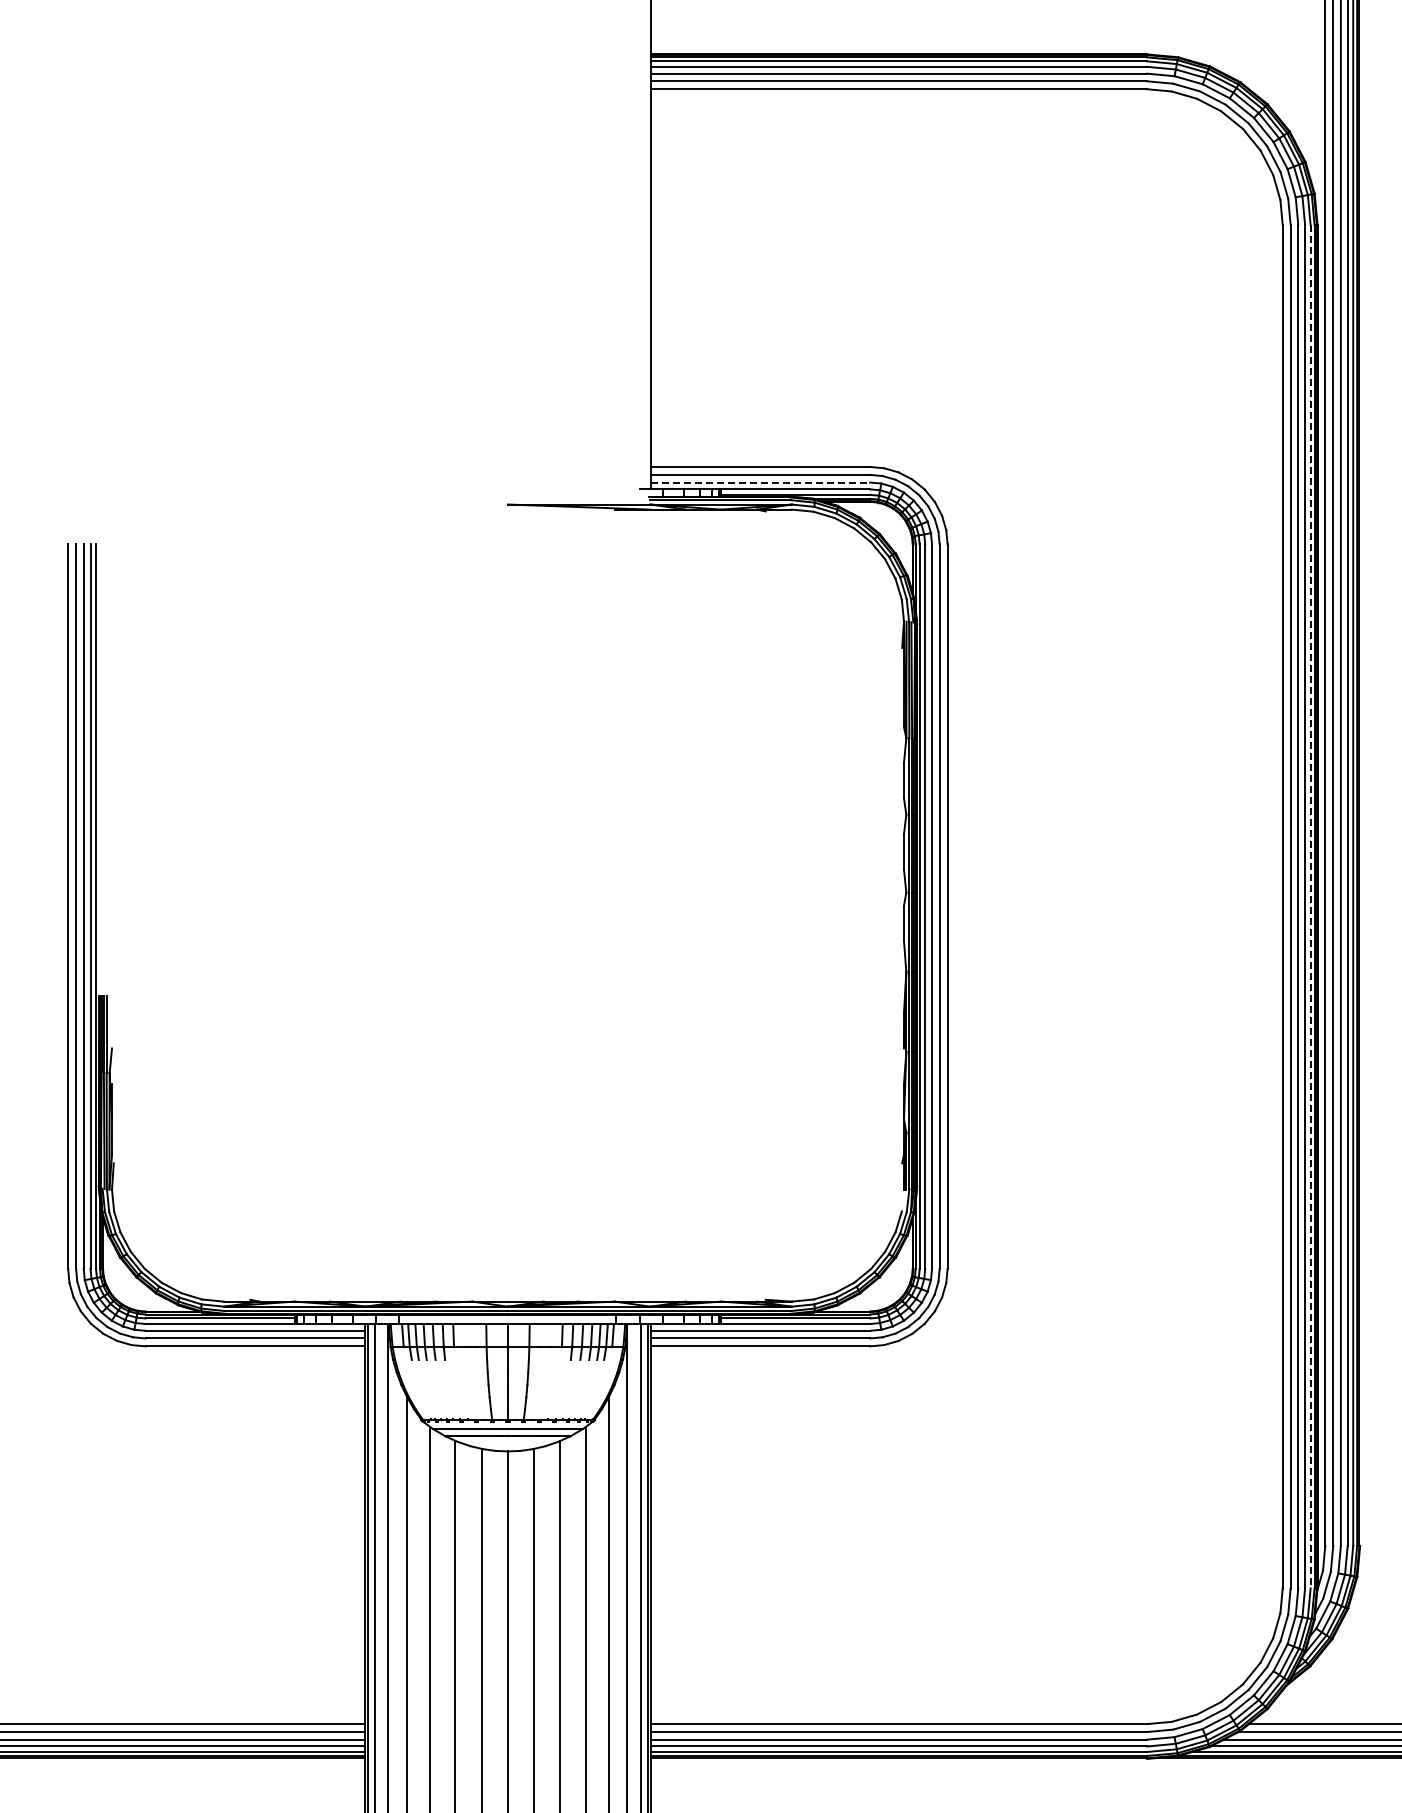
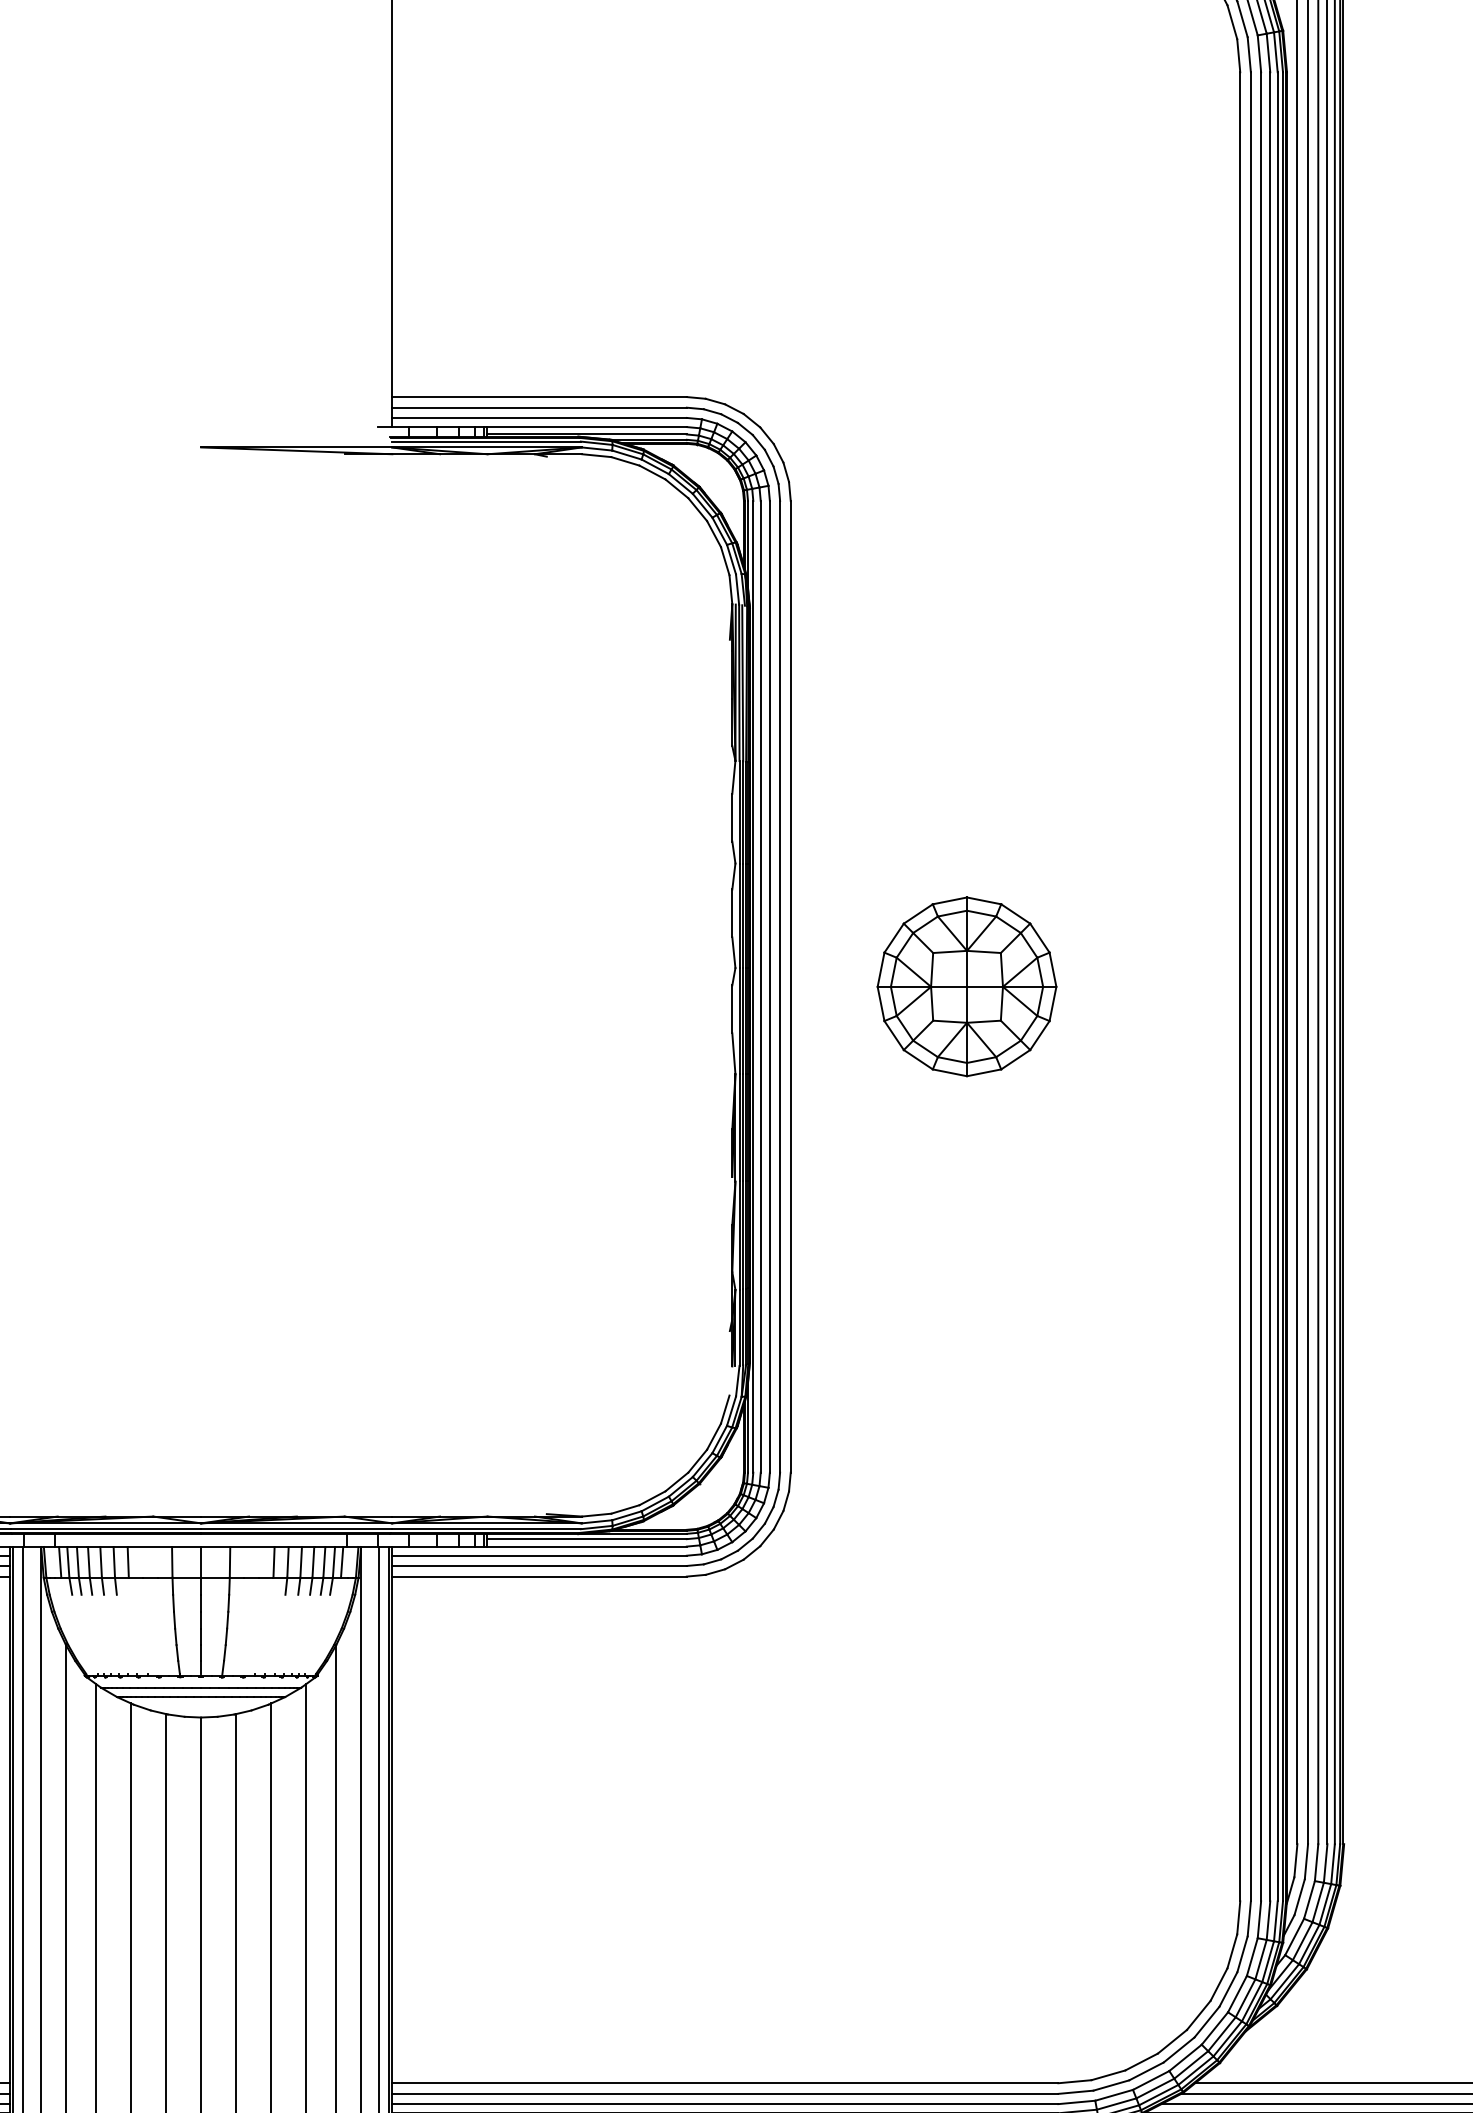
line: (760, 482) -> (539, 417), dashed -> solid
part: (1078, 906) -> (966, 986), added
line: (1310, 906) -> (1277, 986), dashed -> solid

